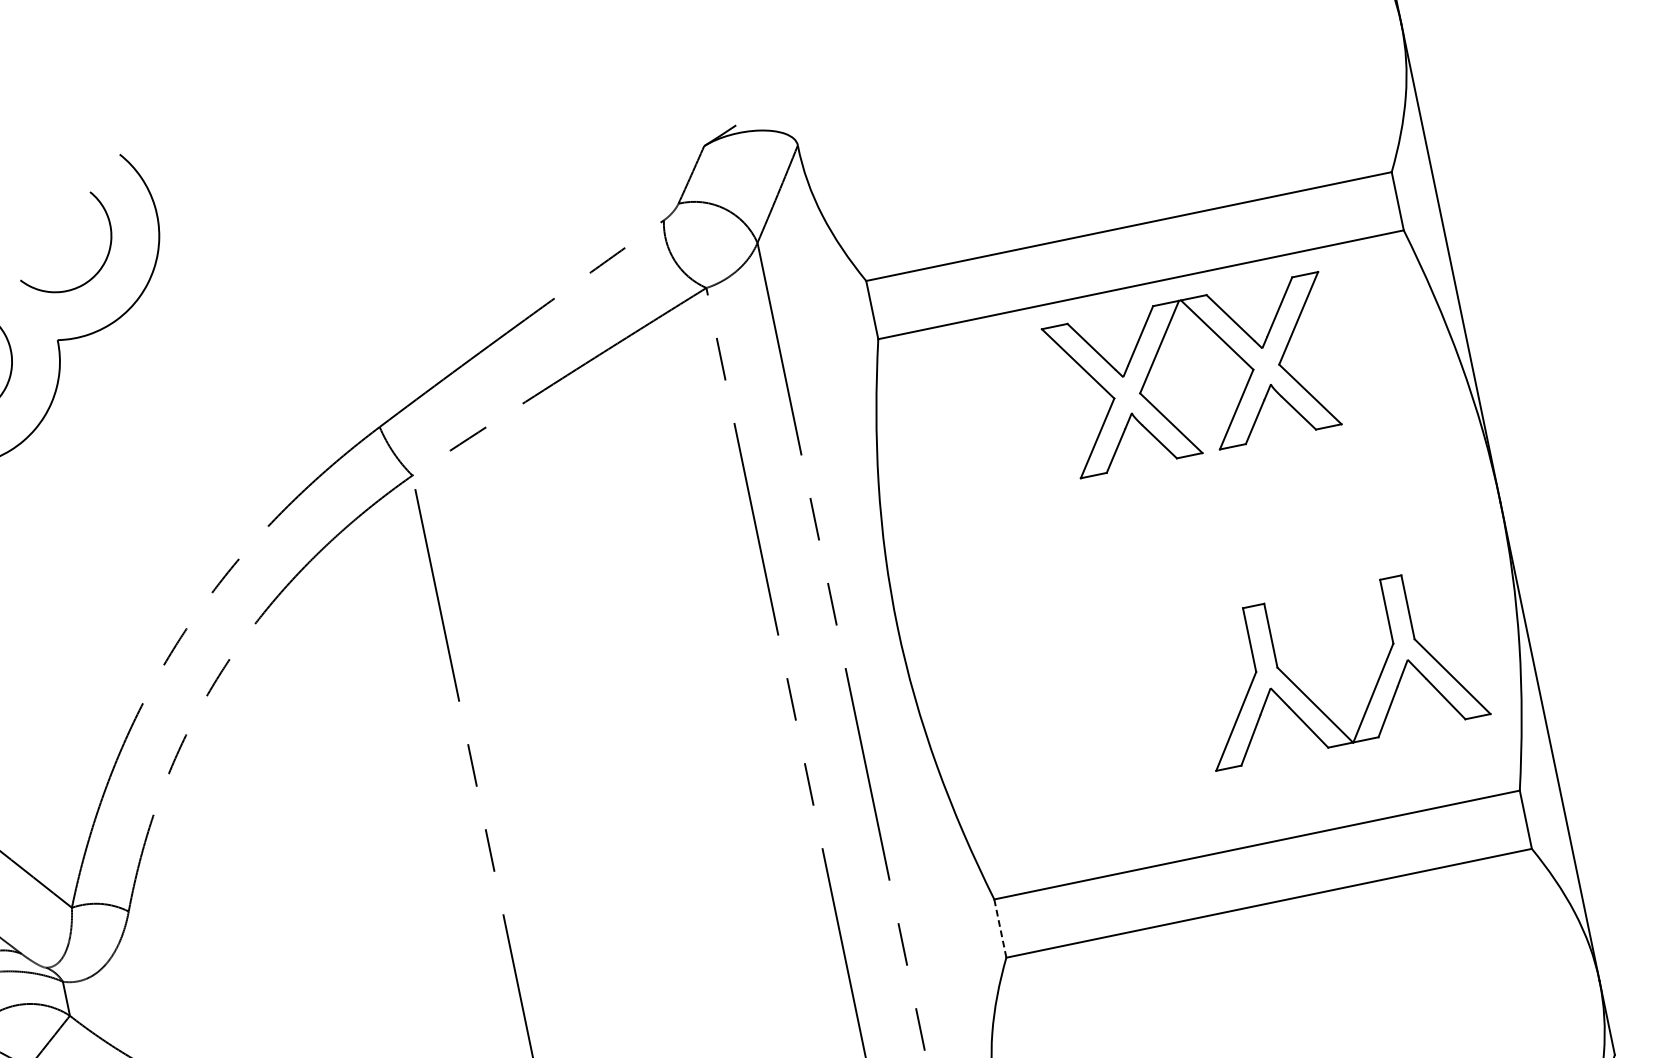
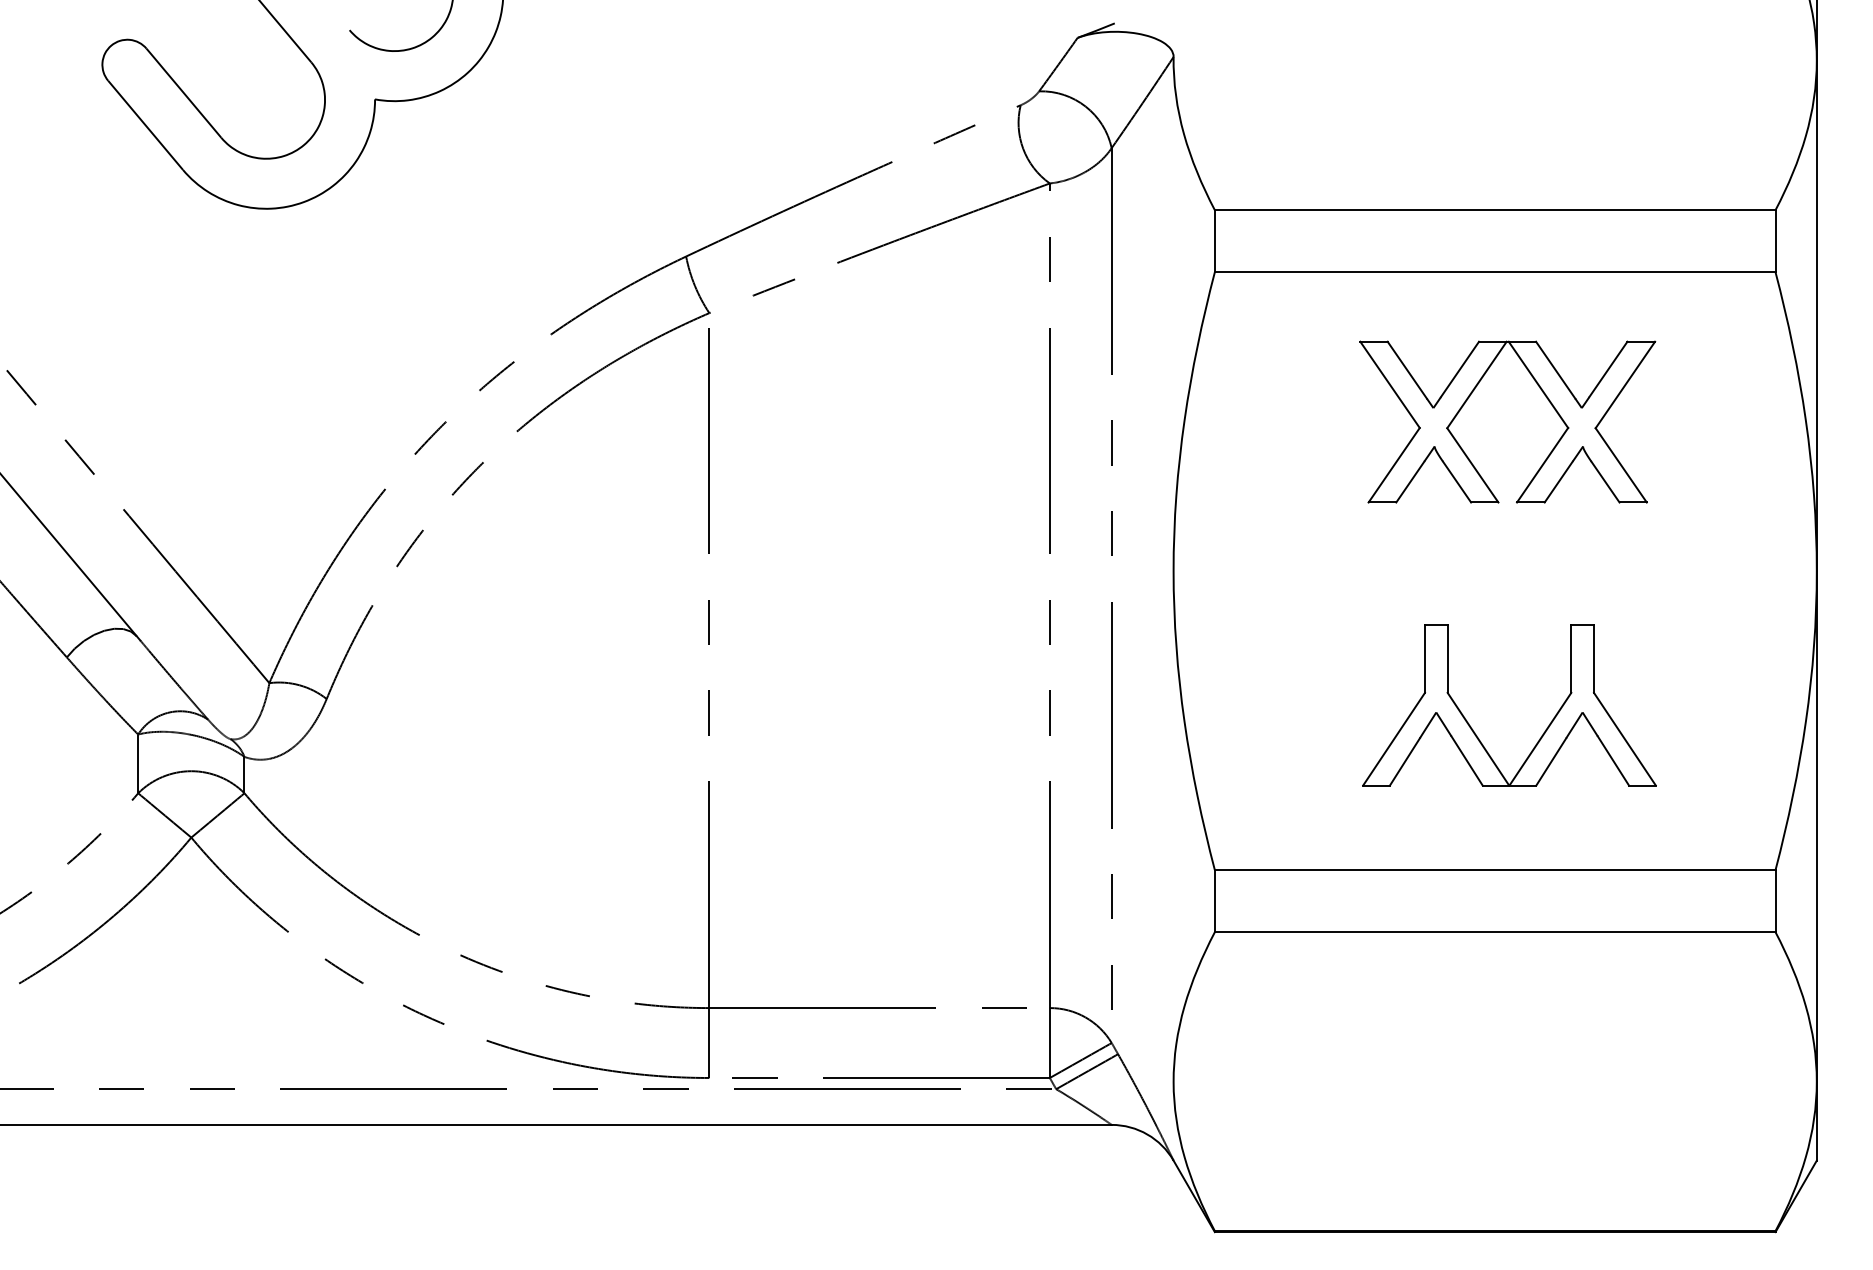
part: (1155, 359) -> (1470, 396), moved
part: (1308, 696) -> (1473, 729), moved
line: (999, 928) -> (1214, 900), dashed -> solid

